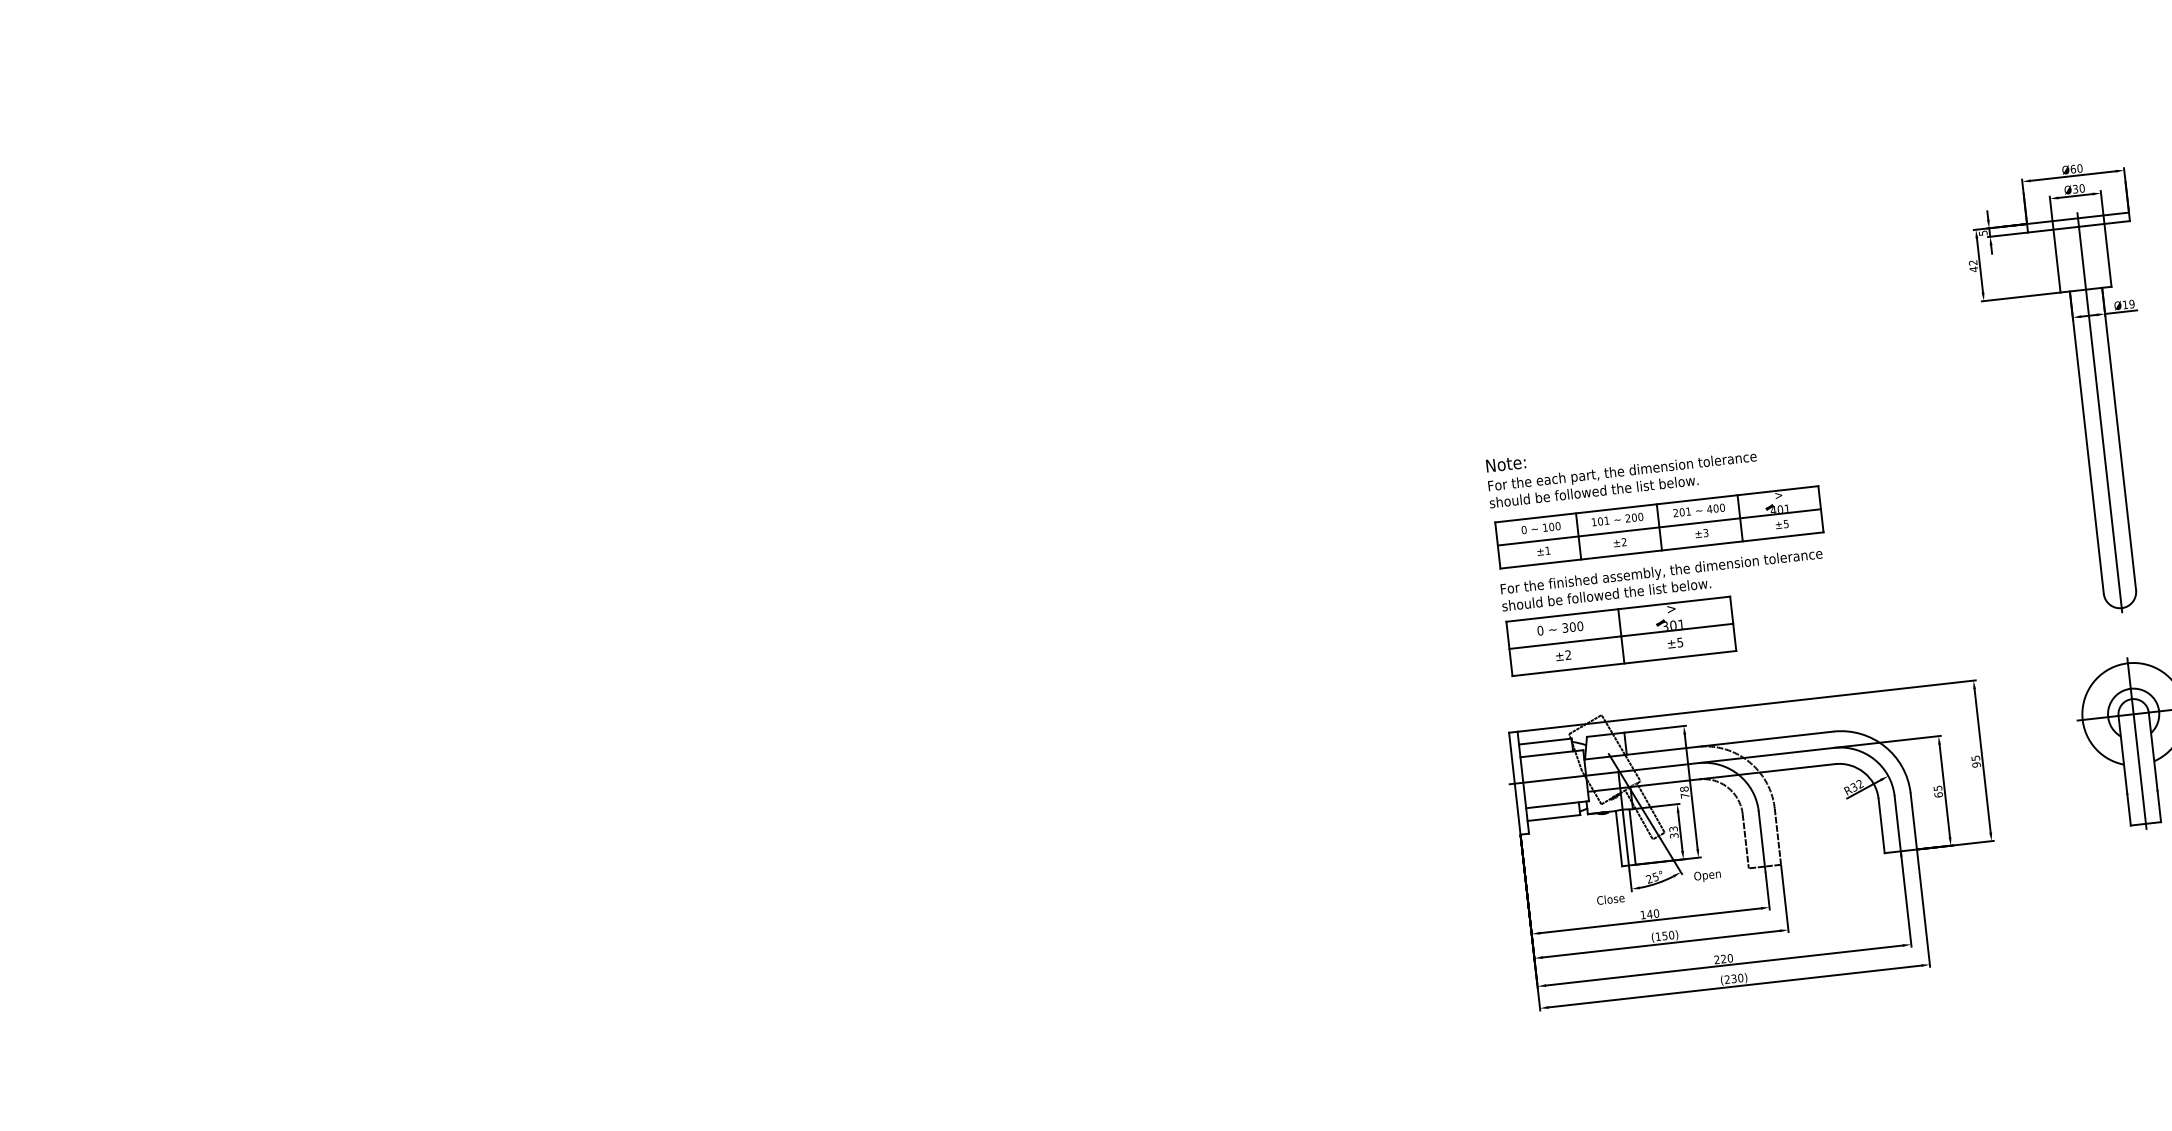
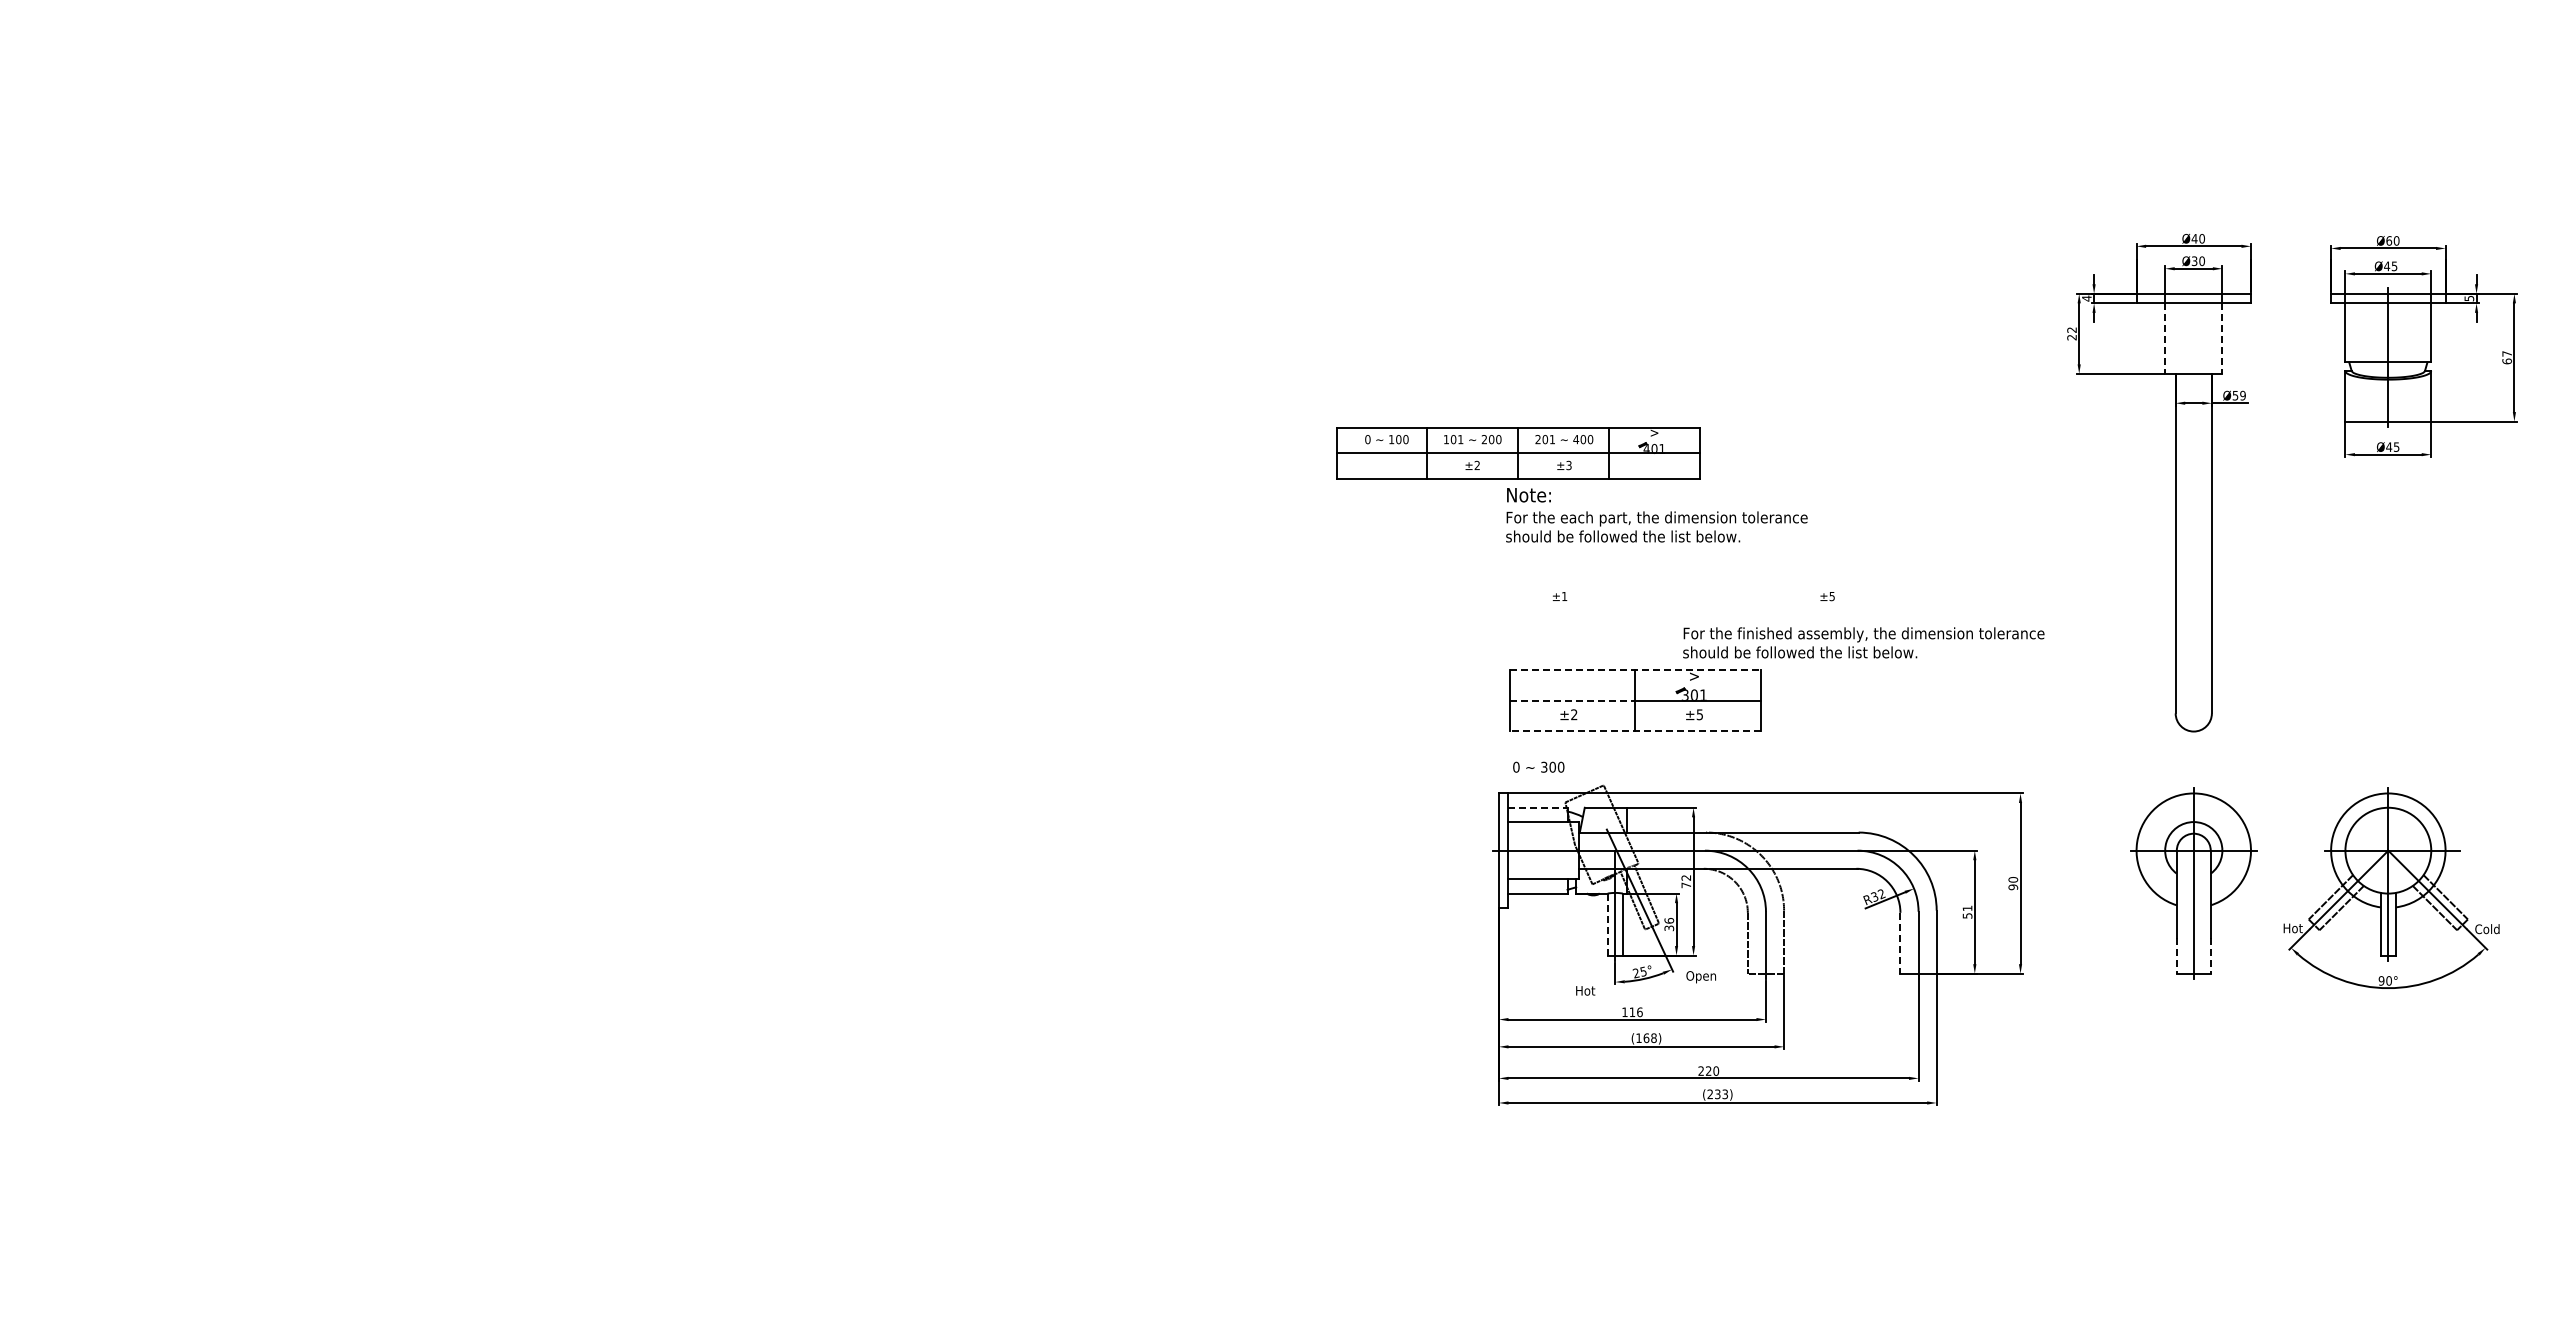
text: (2073, 168) -> (2194, 238), Ø60 -> Ø40
text: (1982, 233) -> (2086, 298), 5 -> 4
line: (2108, 256) -> (2222, 339), solid -> dashed
line: (2057, 261) -> (2165, 339), solid -> dashed
text: (1973, 269) -> (2071, 337), 42 -> 22
text: (2125, 304) -> (2235, 395), Ø19 -> Ø59
line: (2099, 413) -> (2193, 512), removed
part: (1659, 527) -> (1518, 453), moved
text: (1661, 579) -> (1863, 642), moved
line: (1618, 609) -> (1635, 670), solid -> dashed
text: (1560, 627) -> (1538, 766), moved
line: (1565, 642) -> (1572, 700), solid -> dashed
line: (1624, 663) -> (1635, 731), solid -> dashed
line: (1545, 741) -> (1538, 807), solid -> dashed
text: (1975, 757) -> (2013, 879), 95 -> 90
text: (1684, 788) -> (1686, 877), 78 -> 72
text: (1938, 791) -> (1967, 911), 65 -> 51
line: (2159, 806) -> (2210, 956), solid -> dashed
line: (2128, 810) -> (2176, 956), solid -> dashed
line: (1881, 826) -> (1900, 943), solid -> dashed
text: (1673, 828) -> (1669, 920), 33 -> 36
line: (1618, 838) -> (1607, 924), solid -> dashed
text: (1610, 899) -> (1590, 990), Close -> Hot
text: (1652, 913) -> (1635, 1011), 140 -> 116
text: (1667, 935) -> (1649, 1038), (150) -> (168)
text: (1740, 978) -> (1725, 1094), (230) -> (233)

